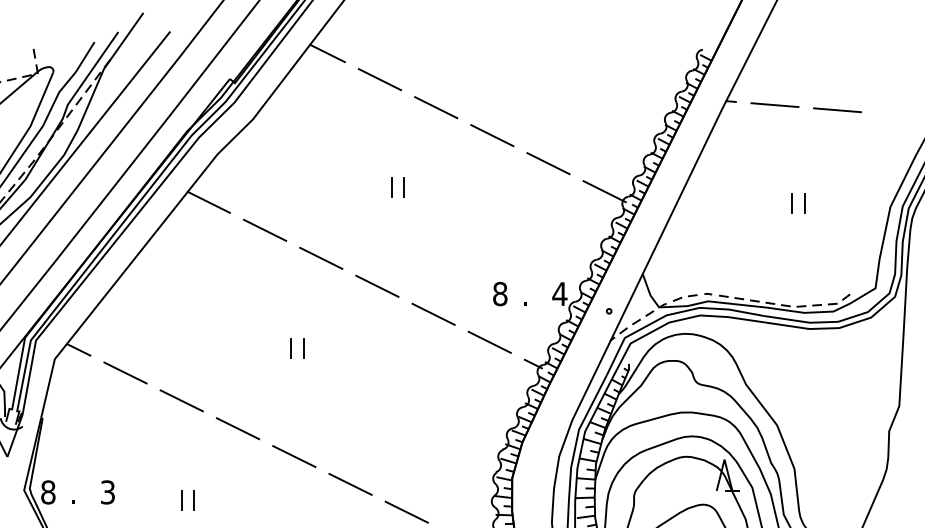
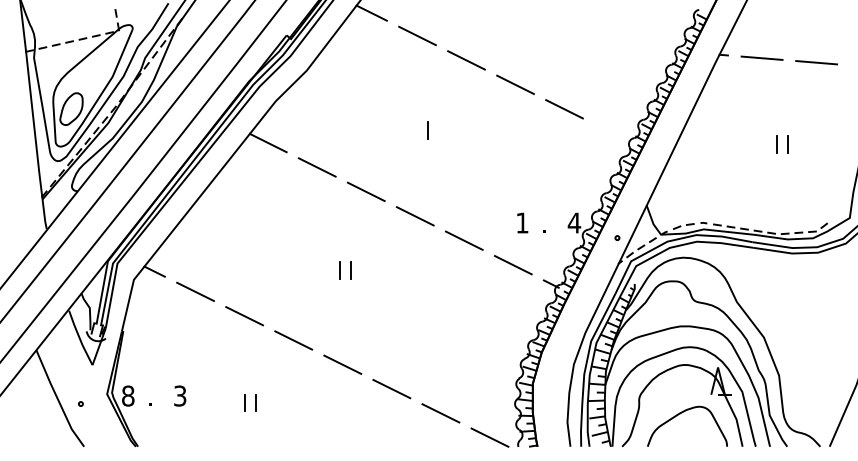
line: (404, 187) -> (438, 130), removed
line: (604, 191) -> (613, 133), removed
text: (500, 293) -> (522, 222), 8 -> 1

